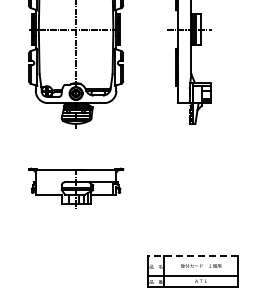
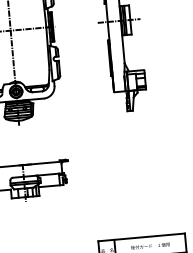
line: (192, 256) -> (141, 237), dashed -> solid

